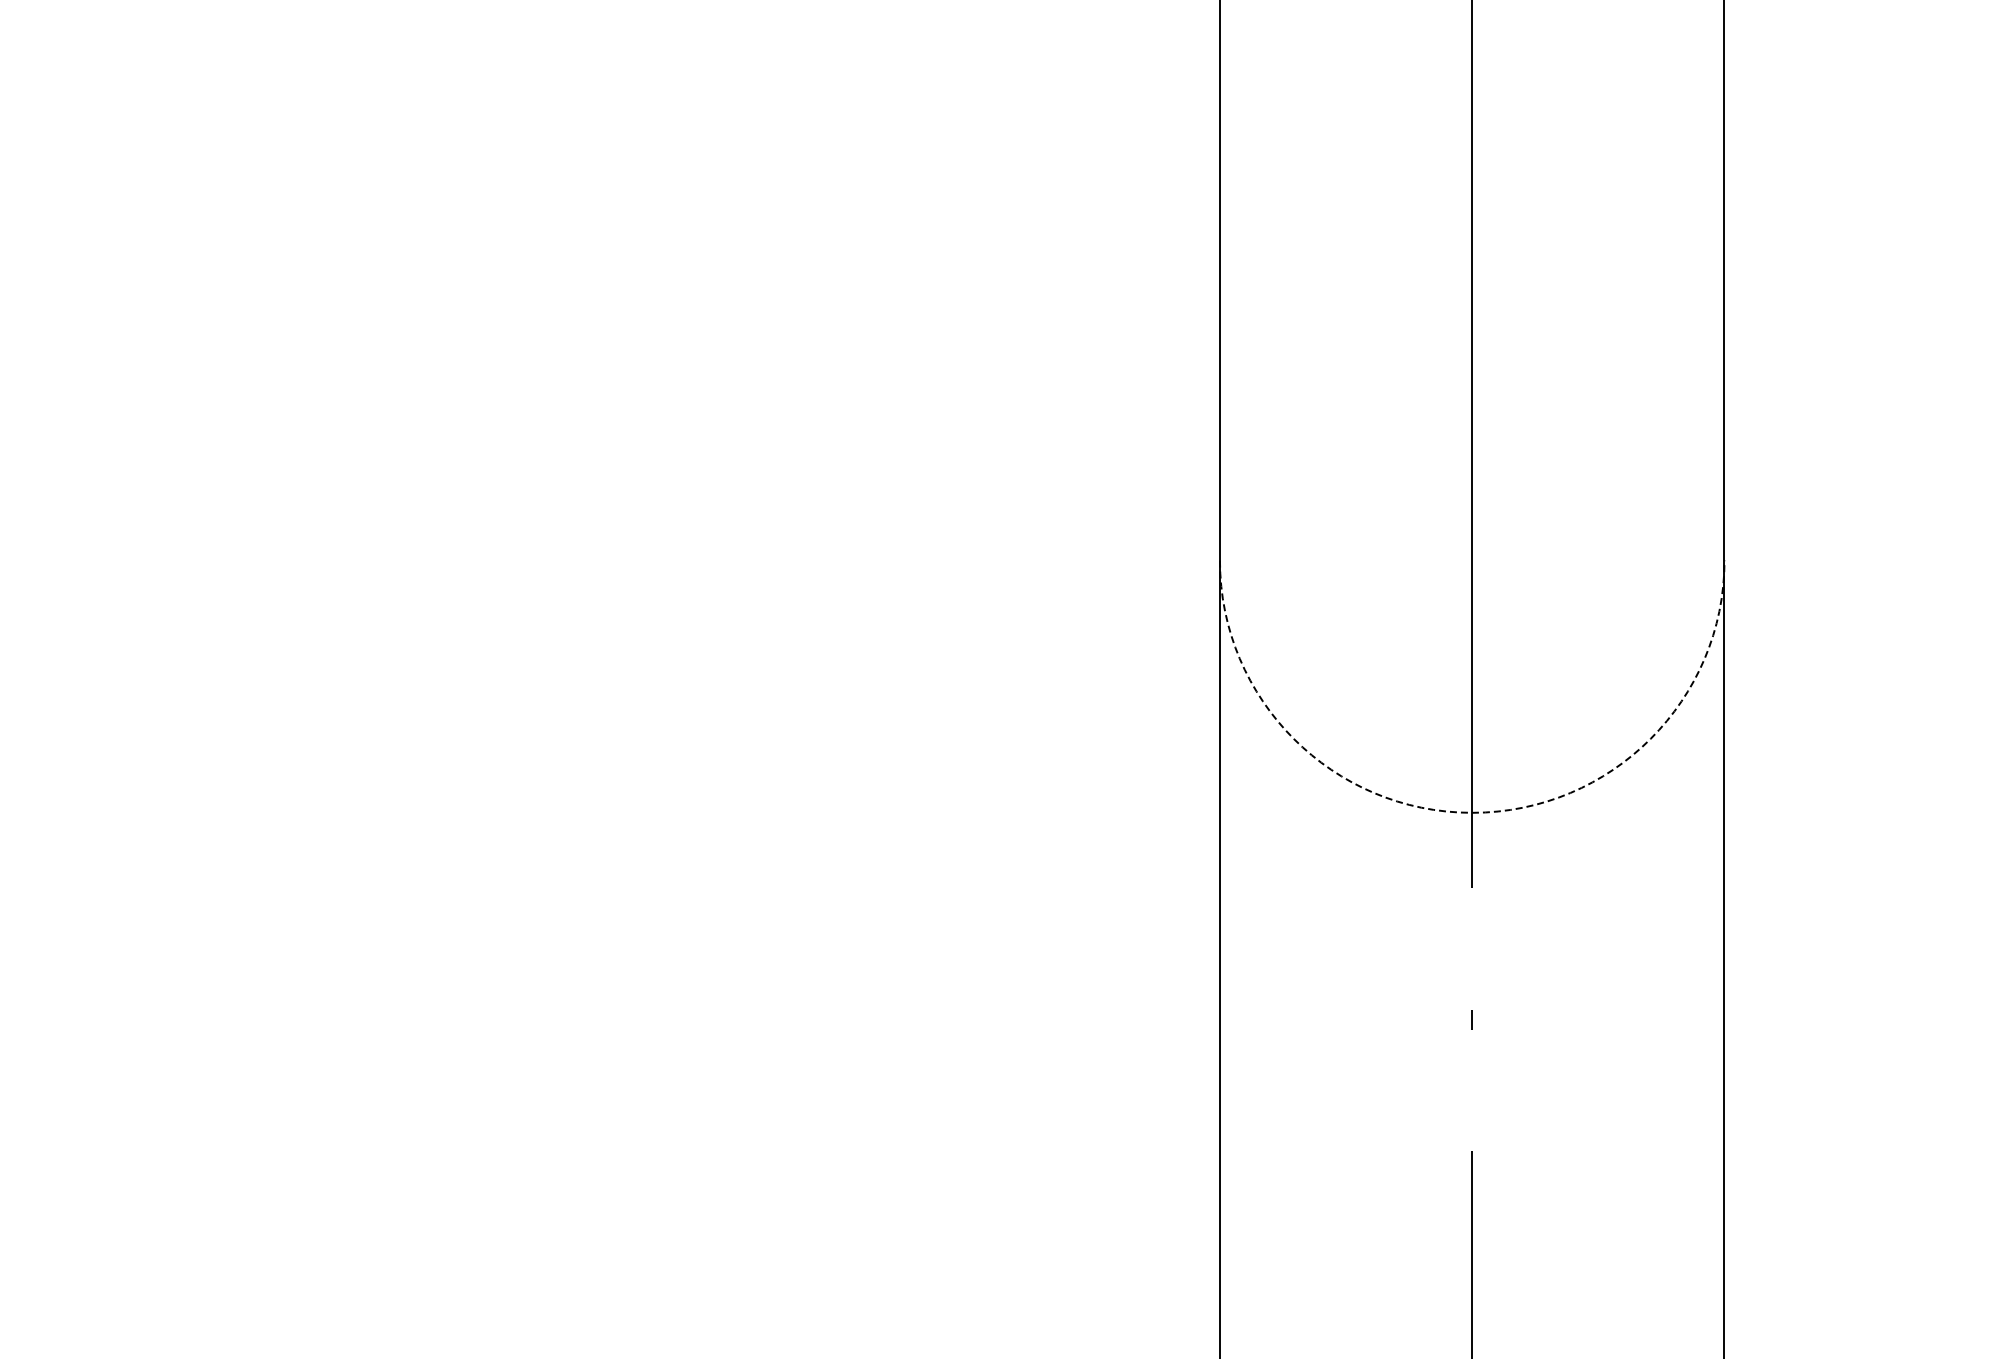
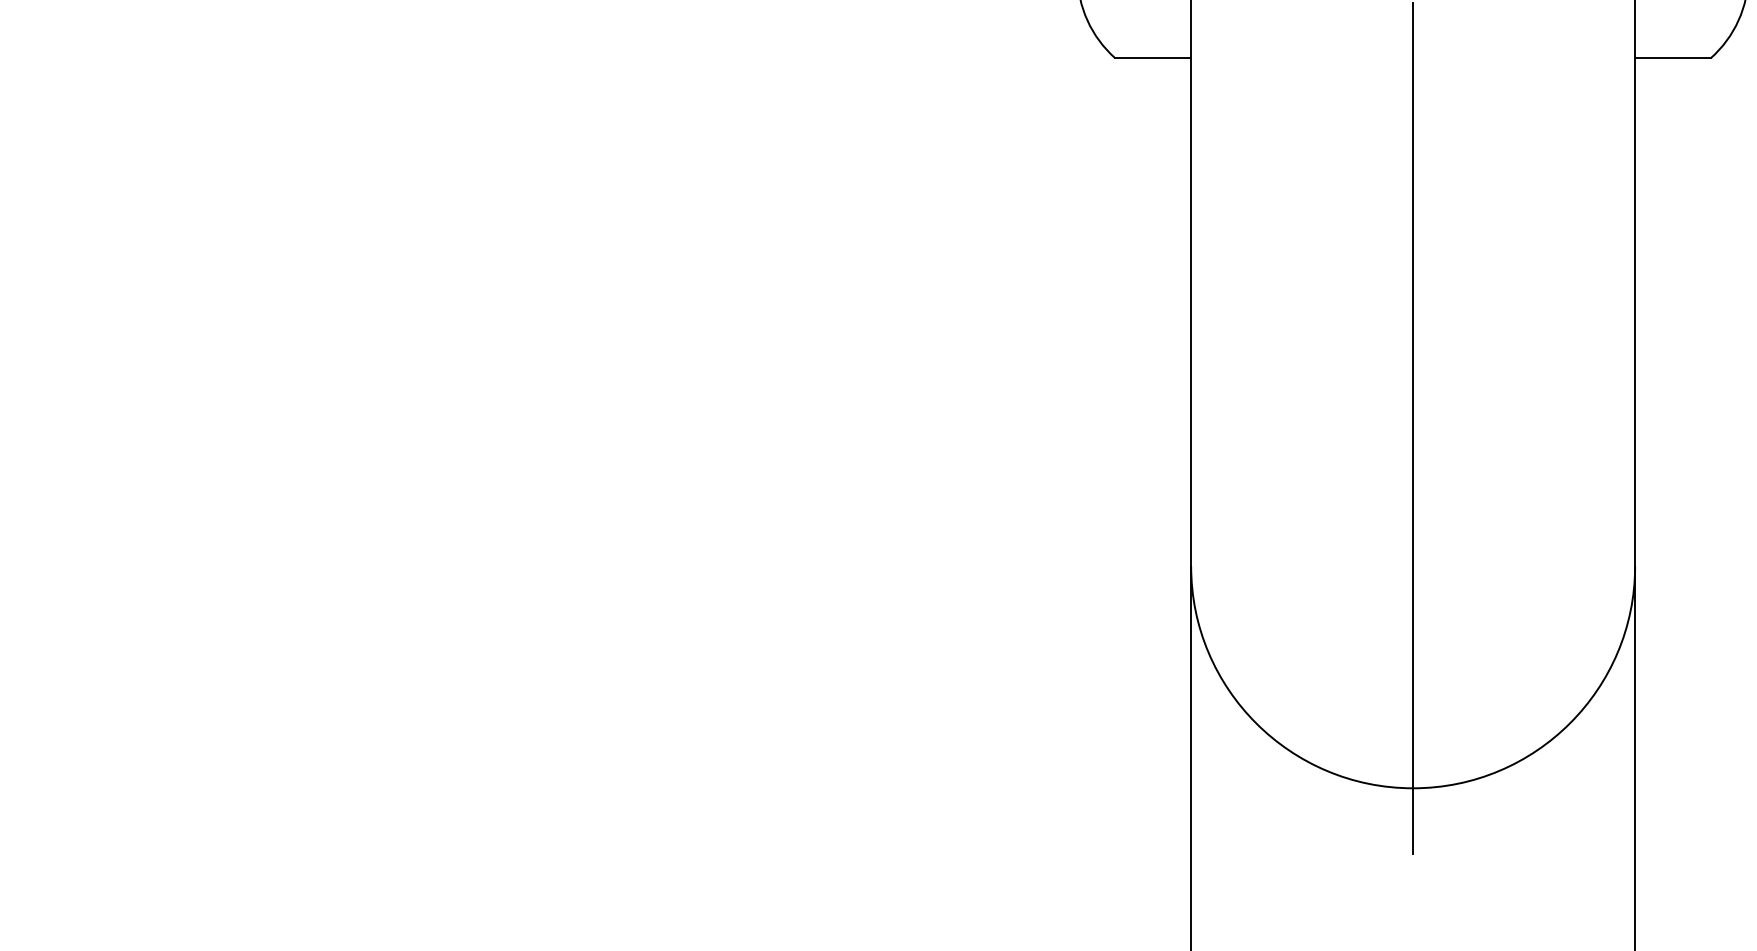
arc: (1472, 812) -> (1413, 788), dashed -> solid

